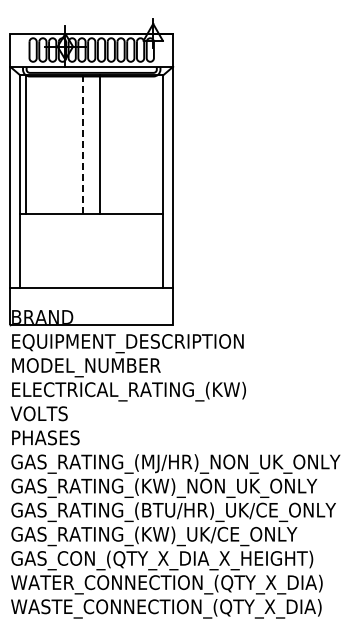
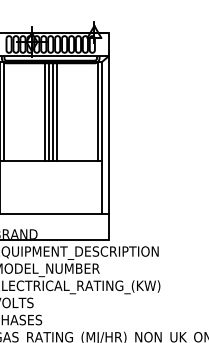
line: (83, 144) -> (44, 111), dashed -> solid
line: (88, 144) -> (48, 111), added
line: (94, 144) -> (52, 111), added
line: (157, 144) -> (97, 111), added

